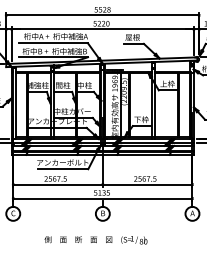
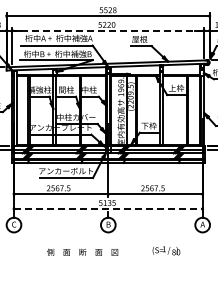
line: (103, 29) -> (108, 30), solid -> dashed
line: (103, 198) -> (108, 208), solid -> dashed
text: (134, 239) -> (166, 250), moved

